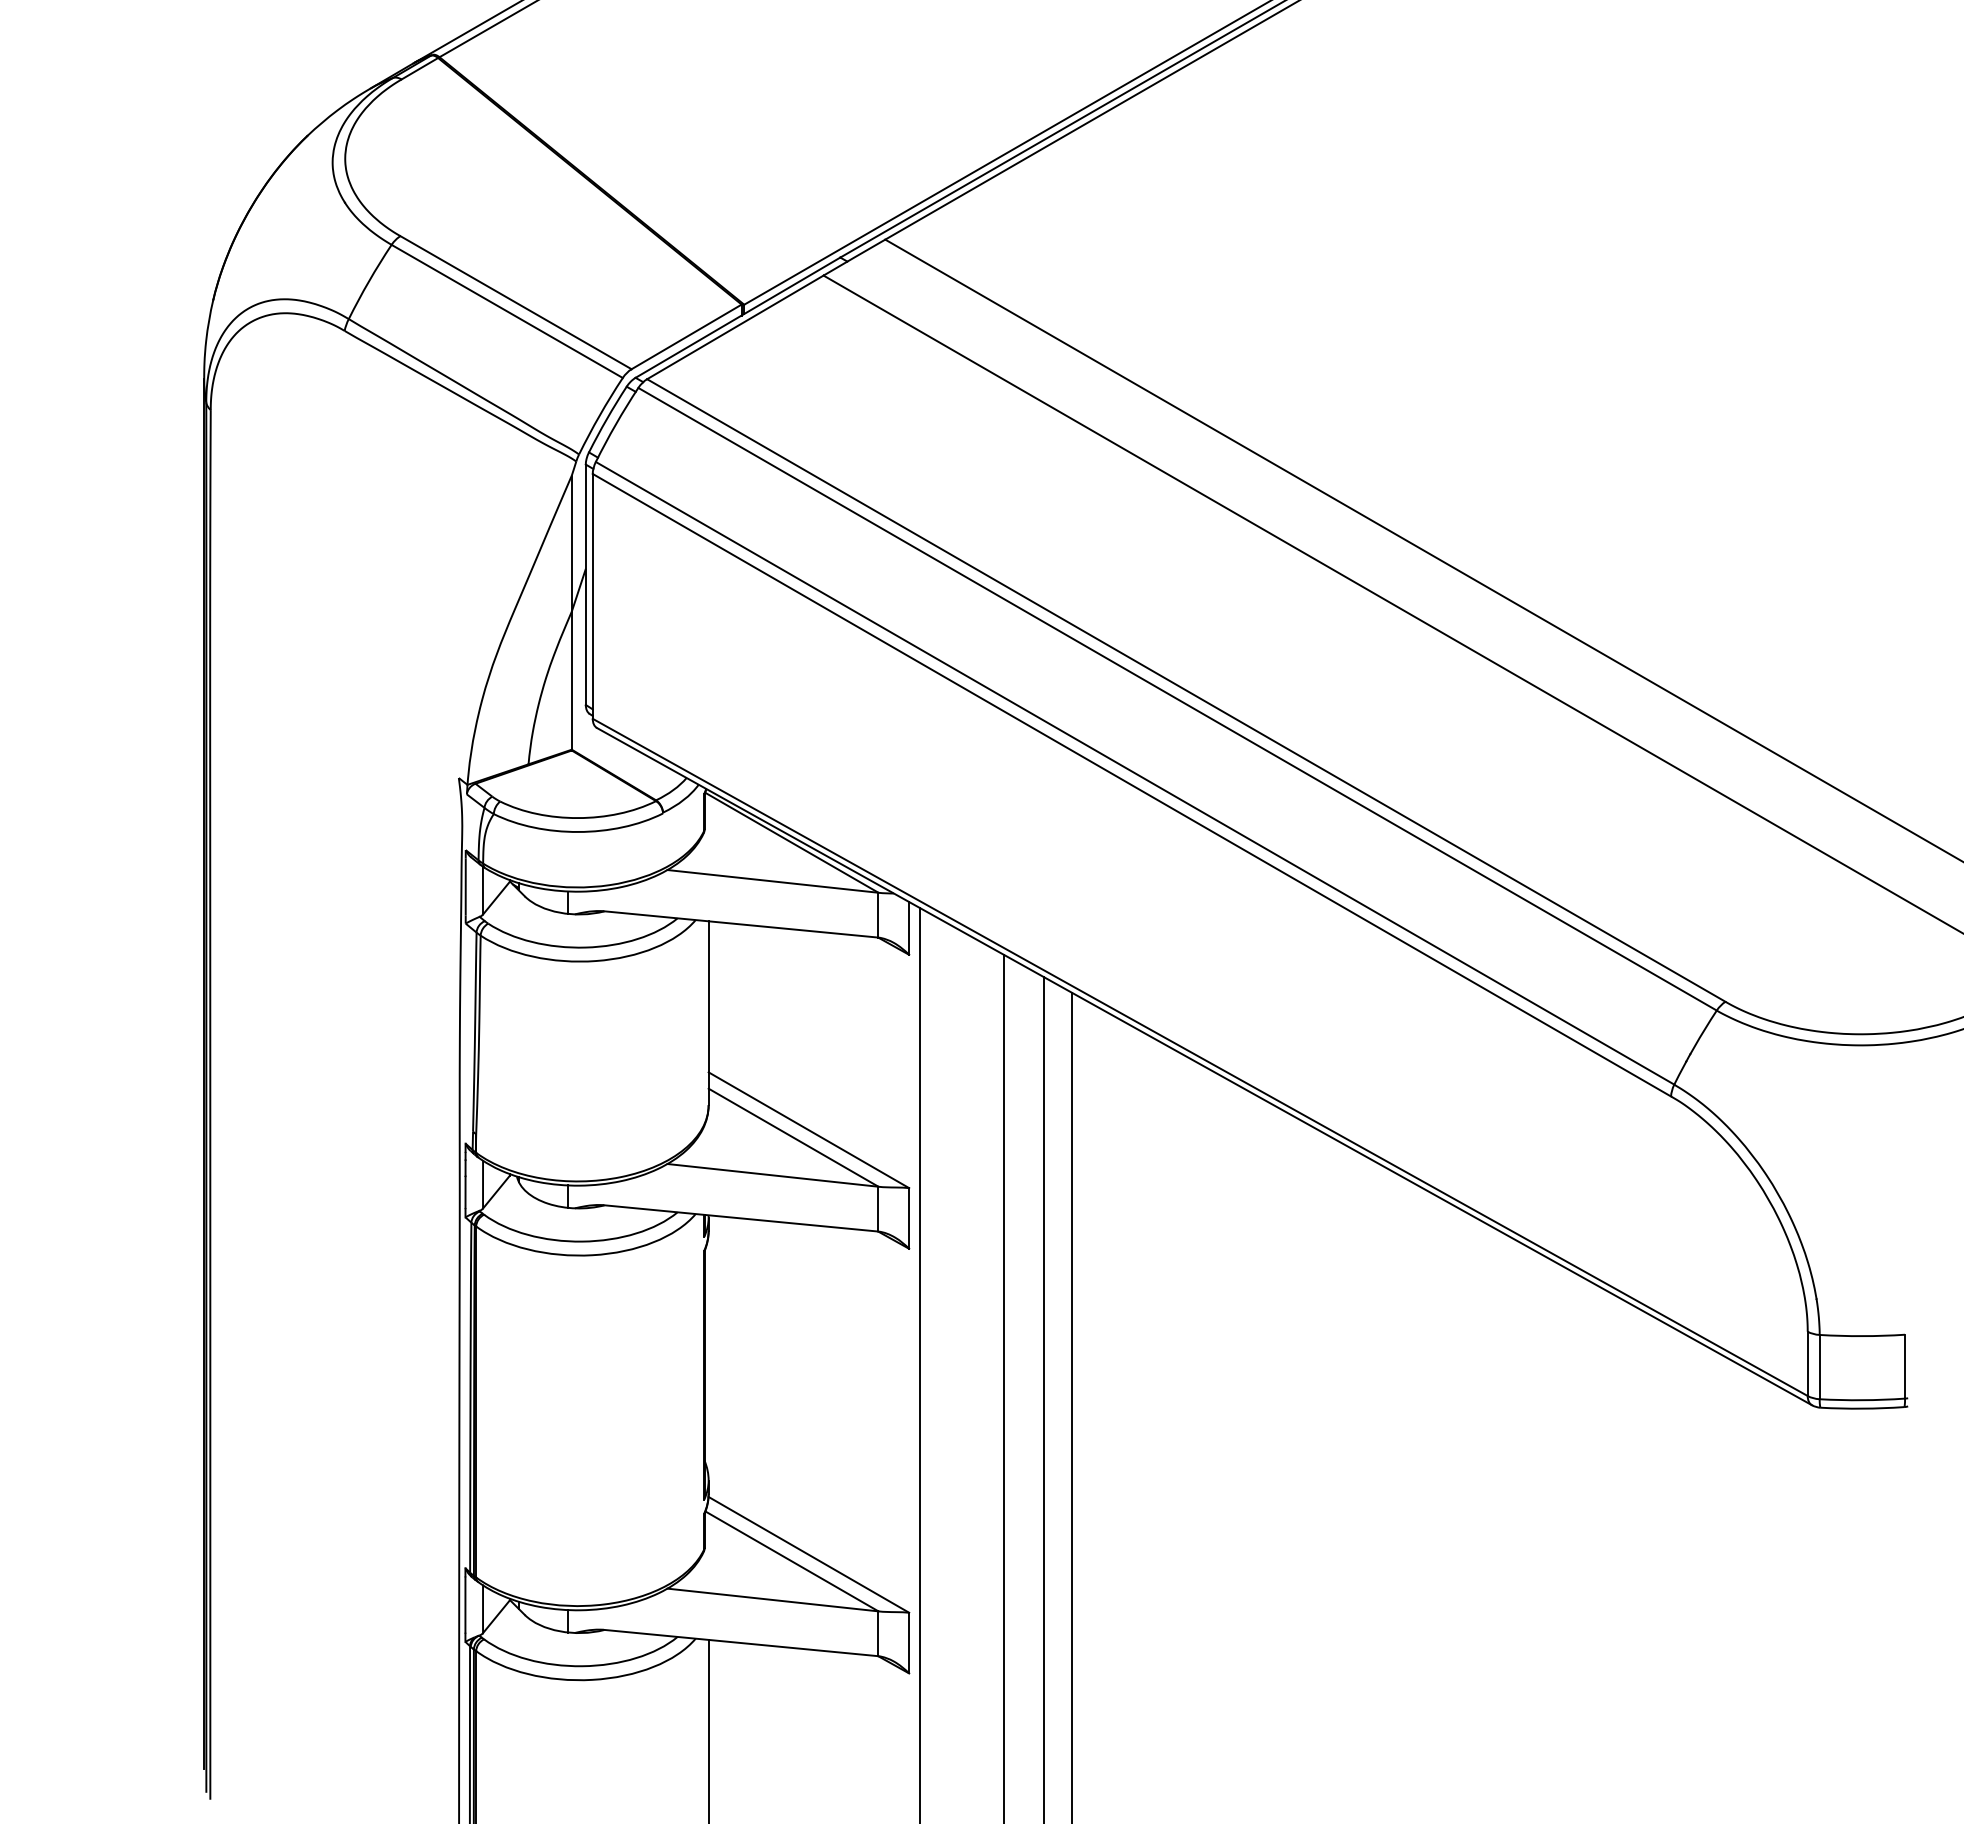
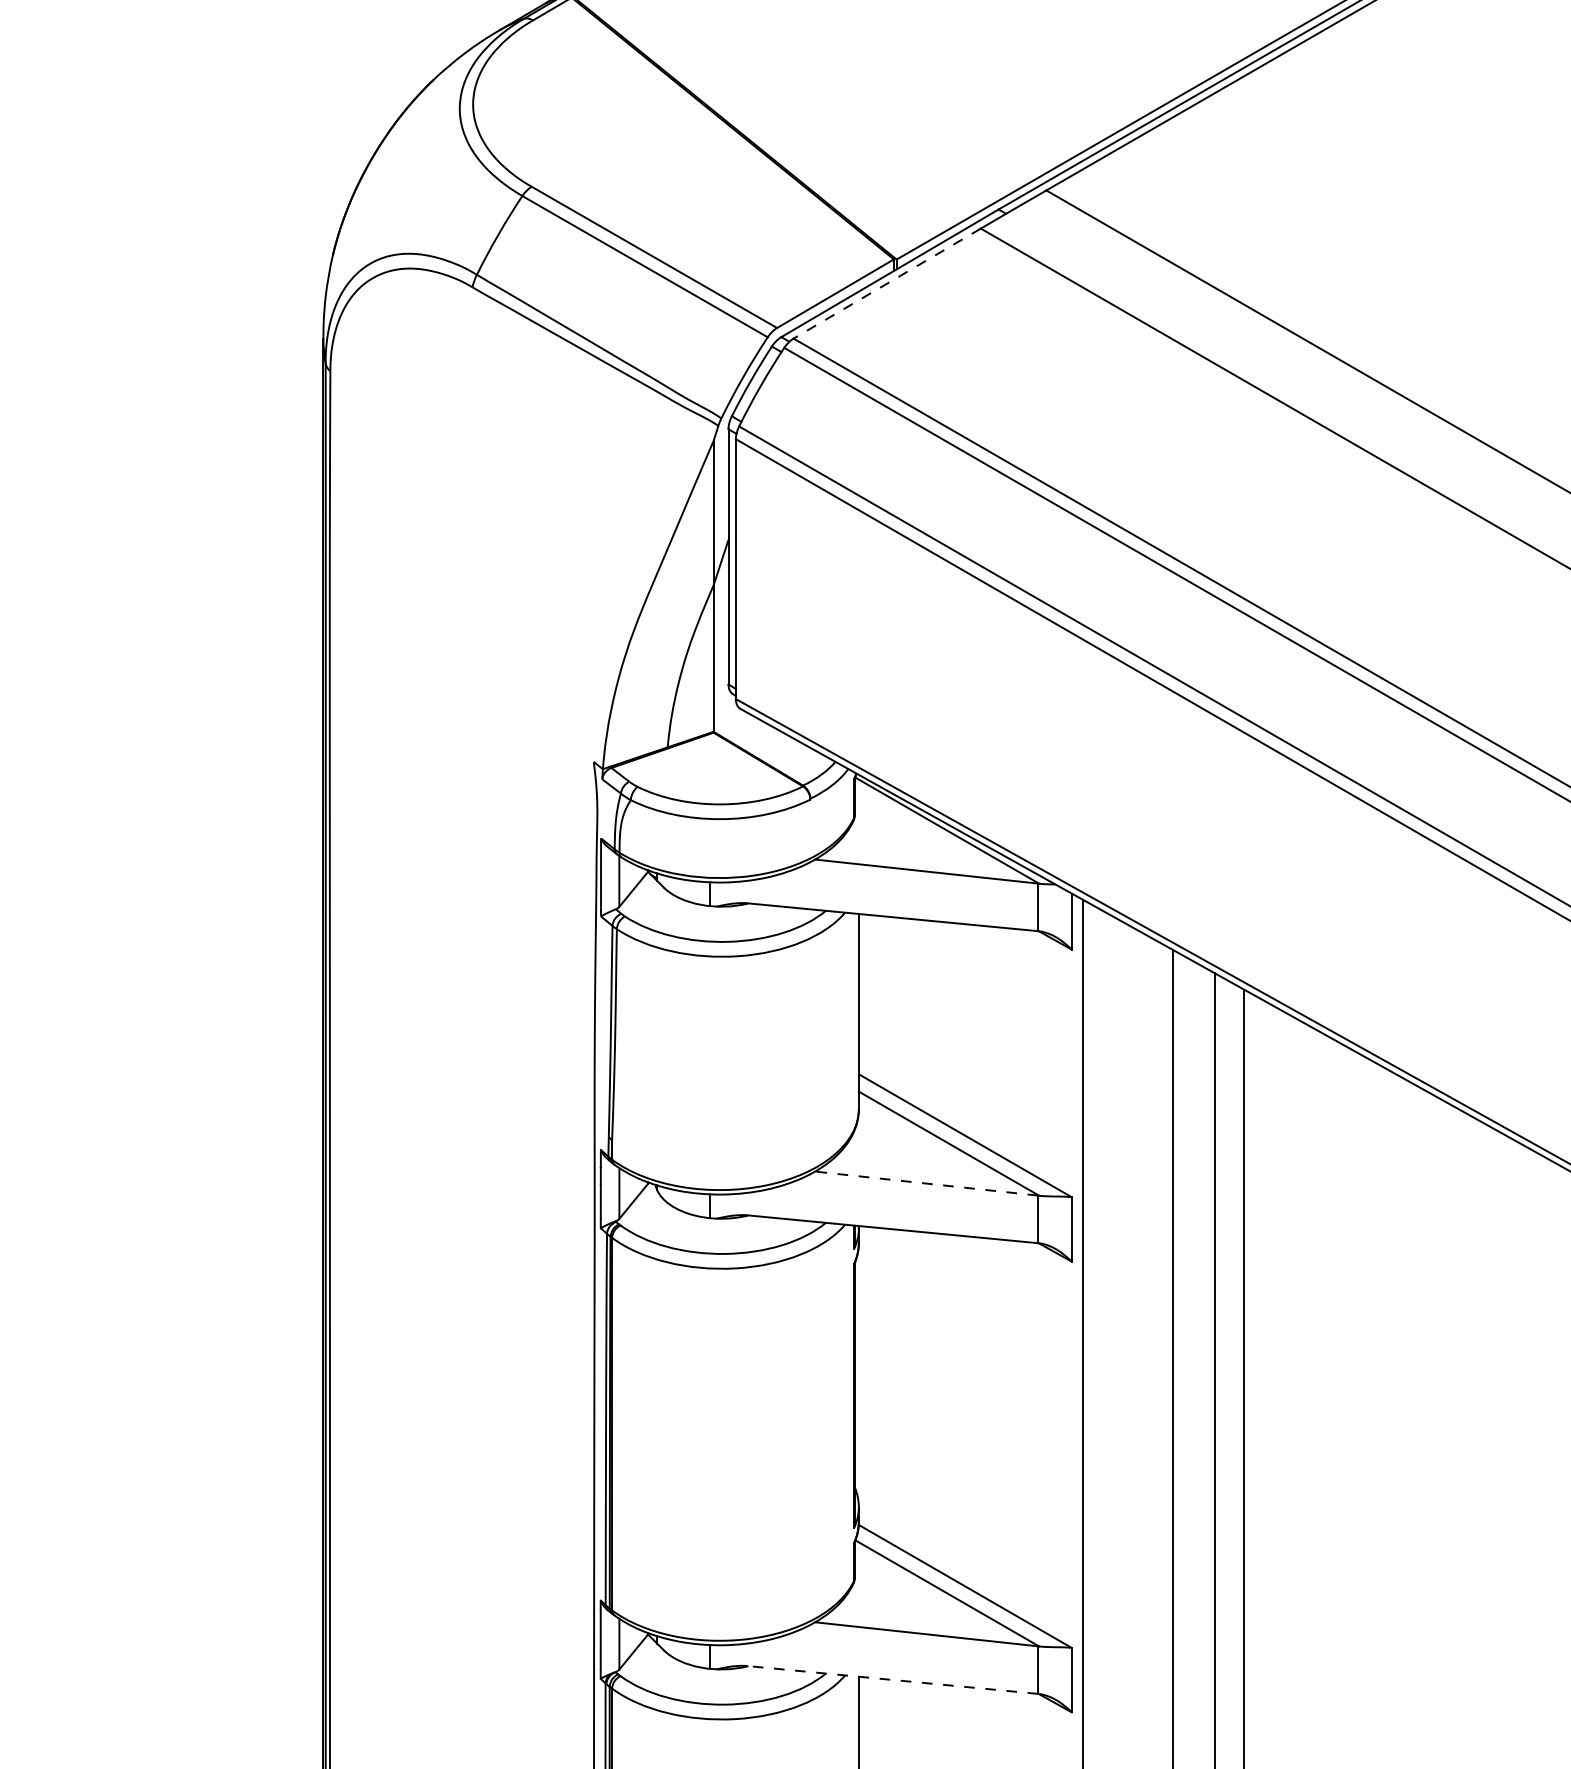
line: (734, 327) -> (886, 283), solid -> dashed
line: (772, 1175) -> (926, 1183), solid -> dashed
line: (740, 1642) -> (892, 1679), solid -> dashed

